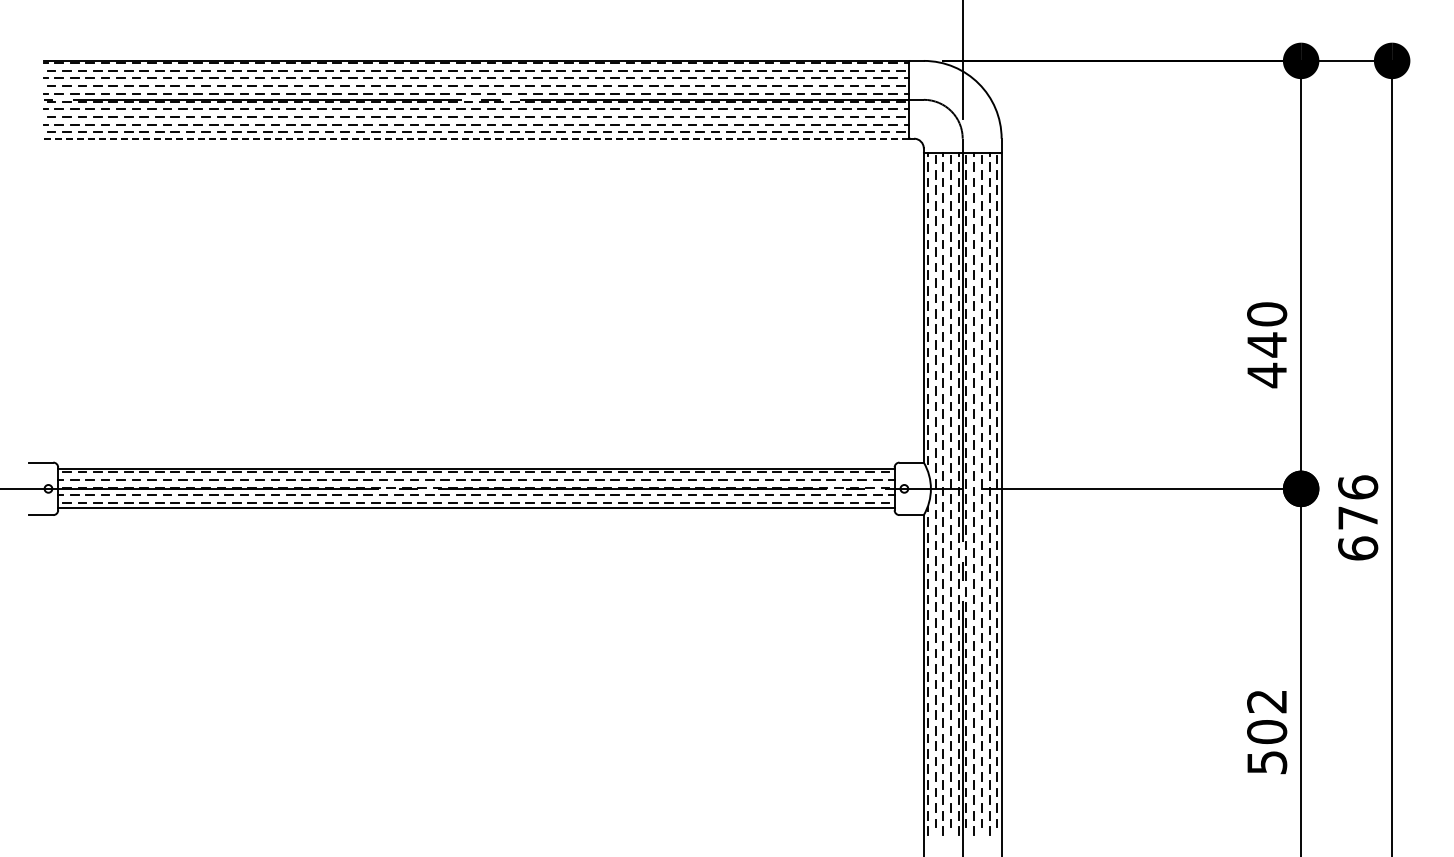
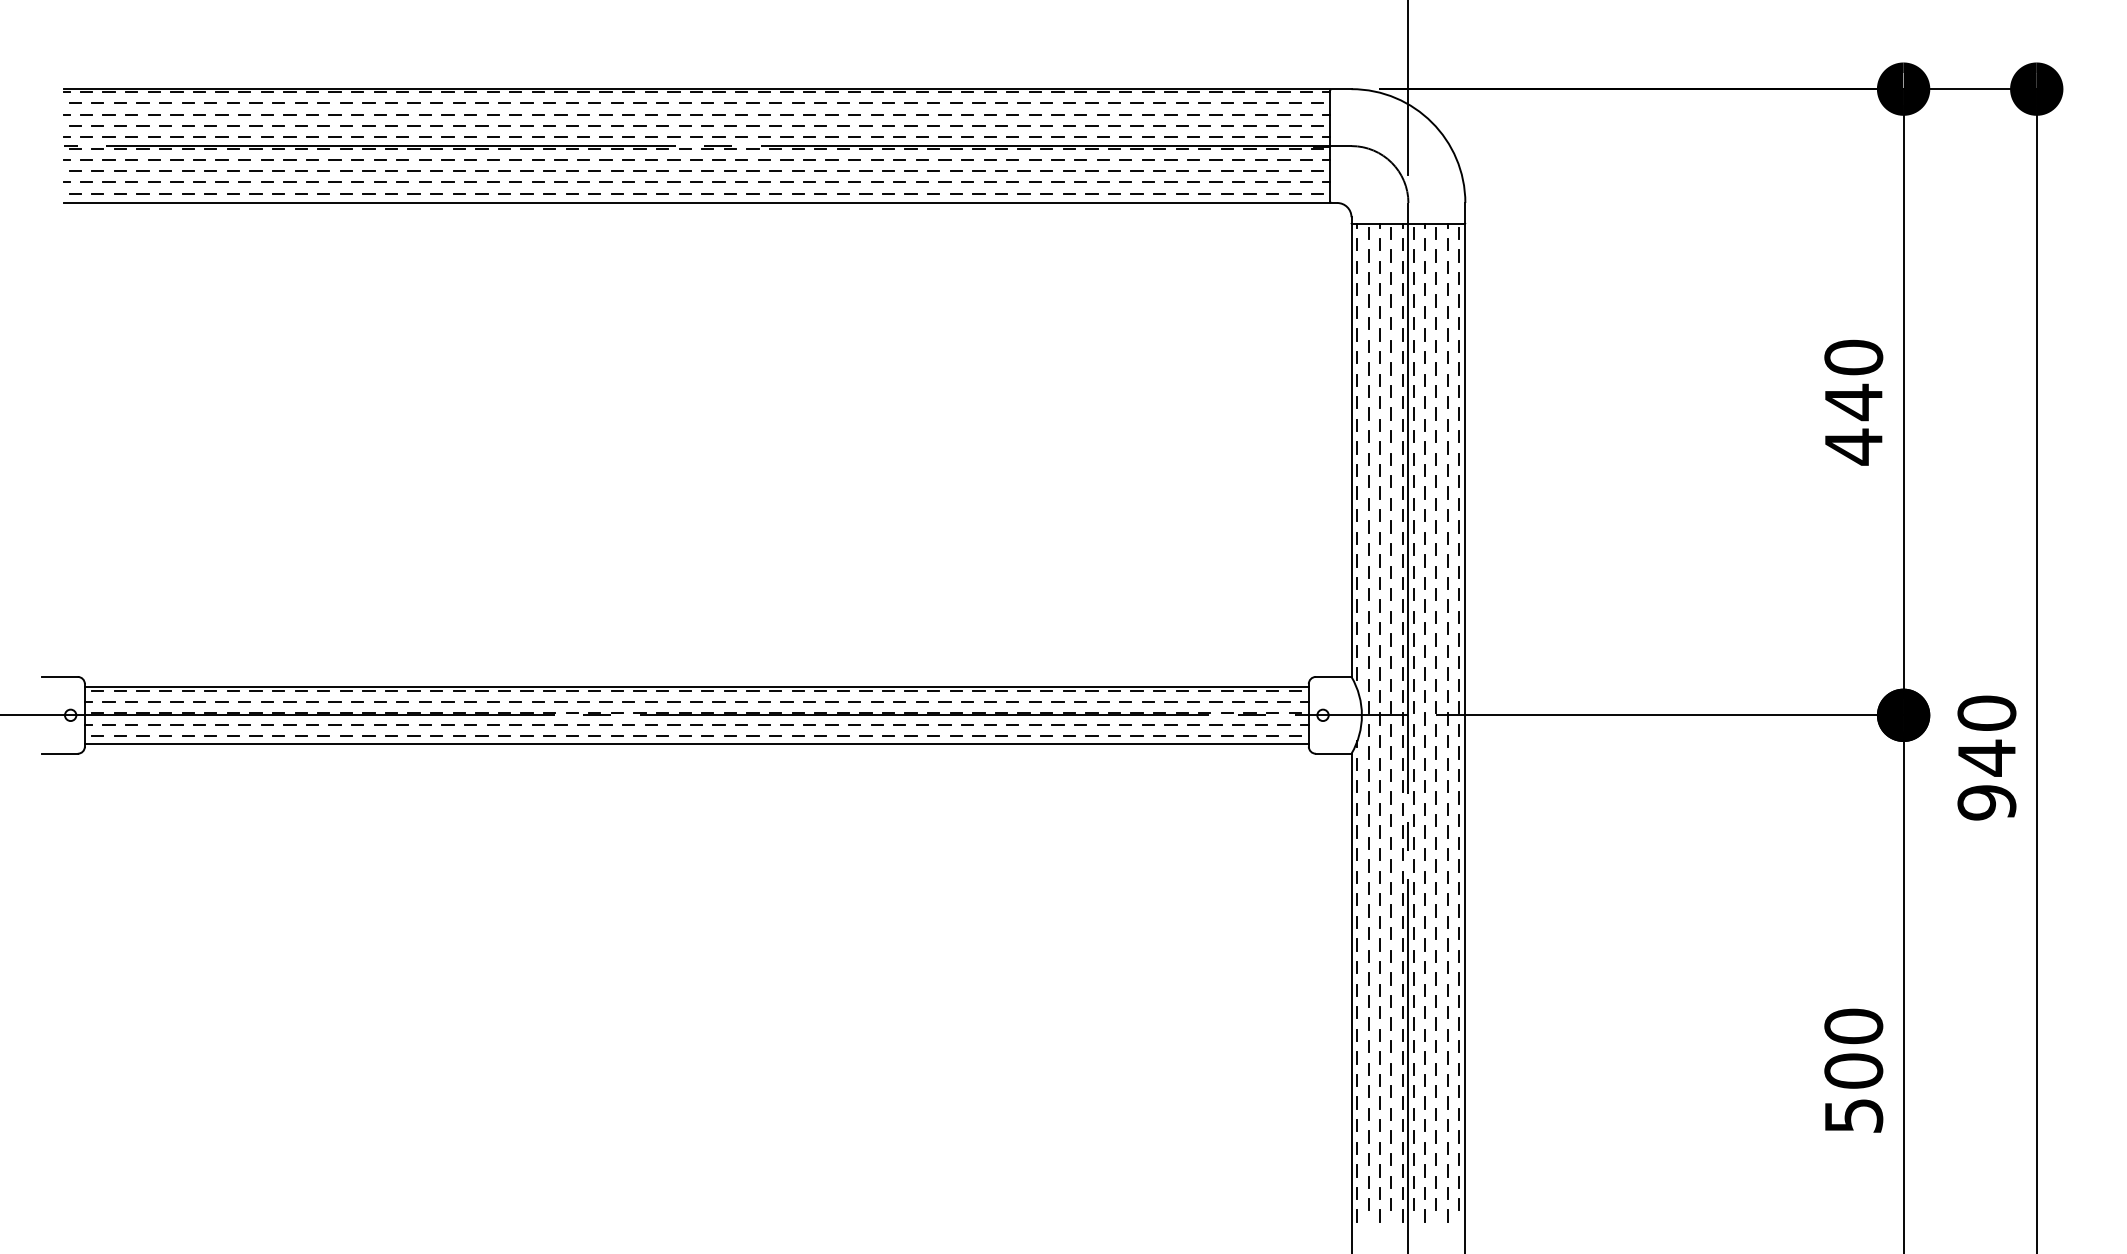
line: (476, 138) -> (696, 202), dashed -> solid
text: (1267, 345) -> (1854, 403), moved
text: (1358, 517) -> (1987, 757), 676 -> 940
text: (1267, 701) -> (1854, 1026), 502 -> 500

